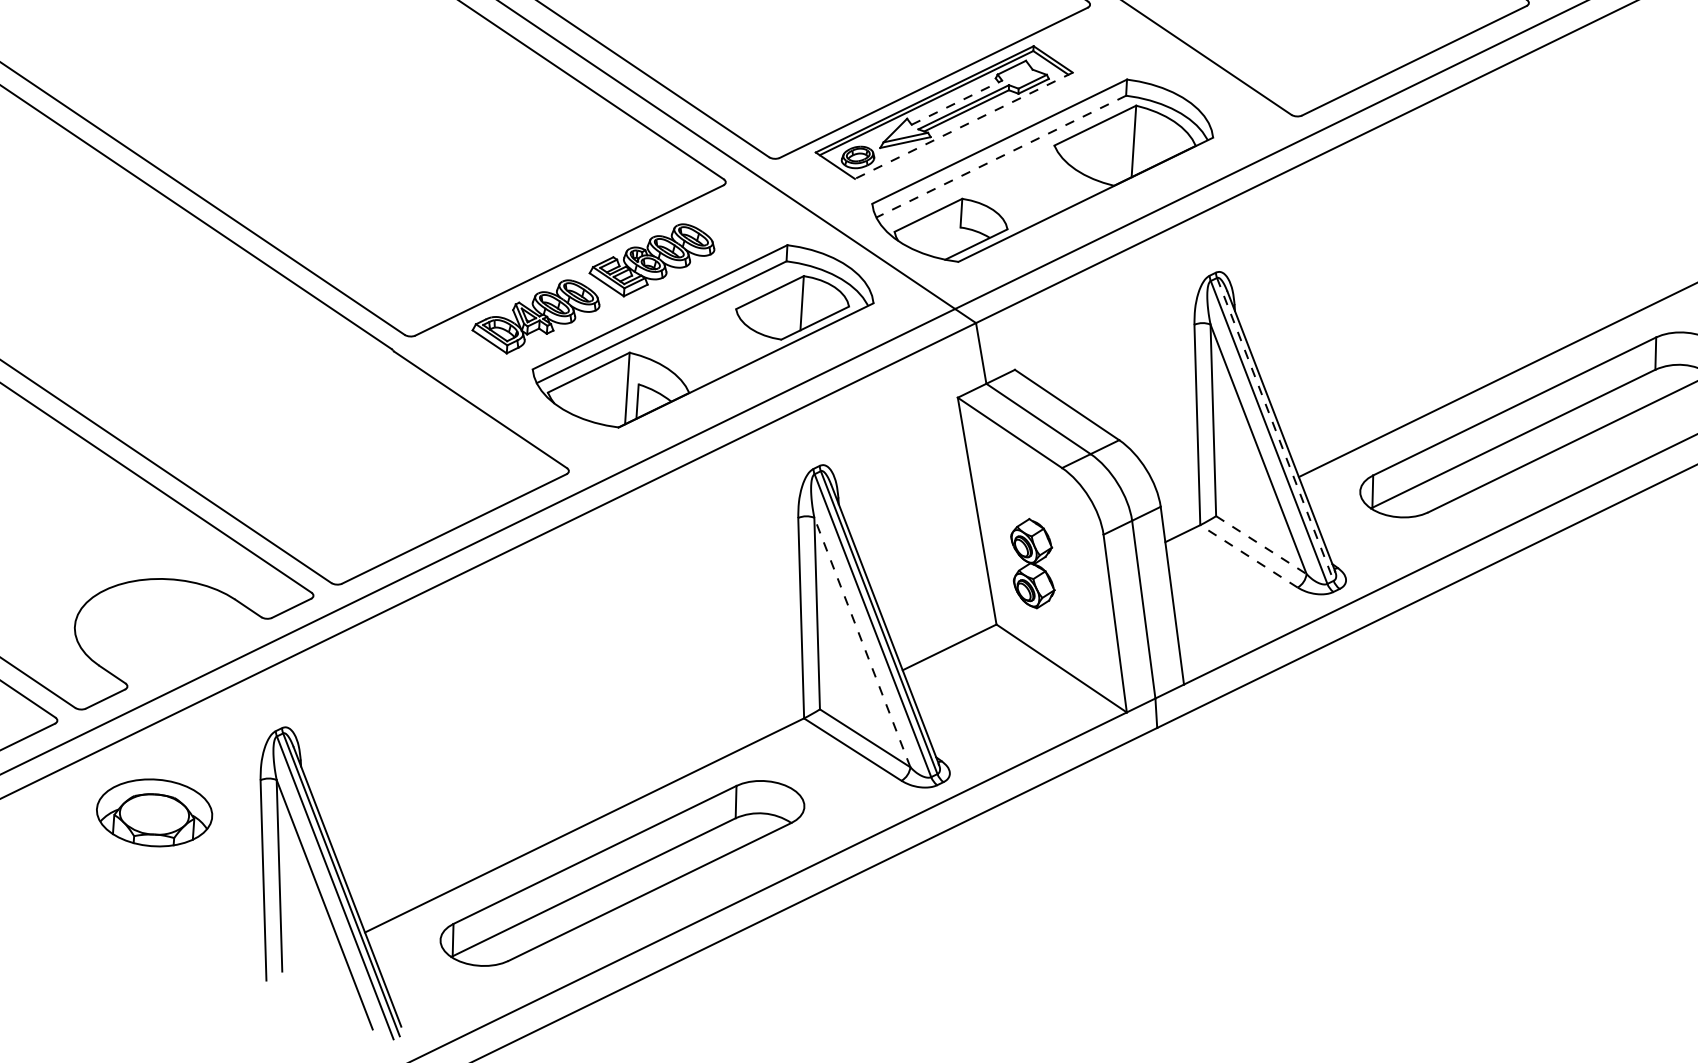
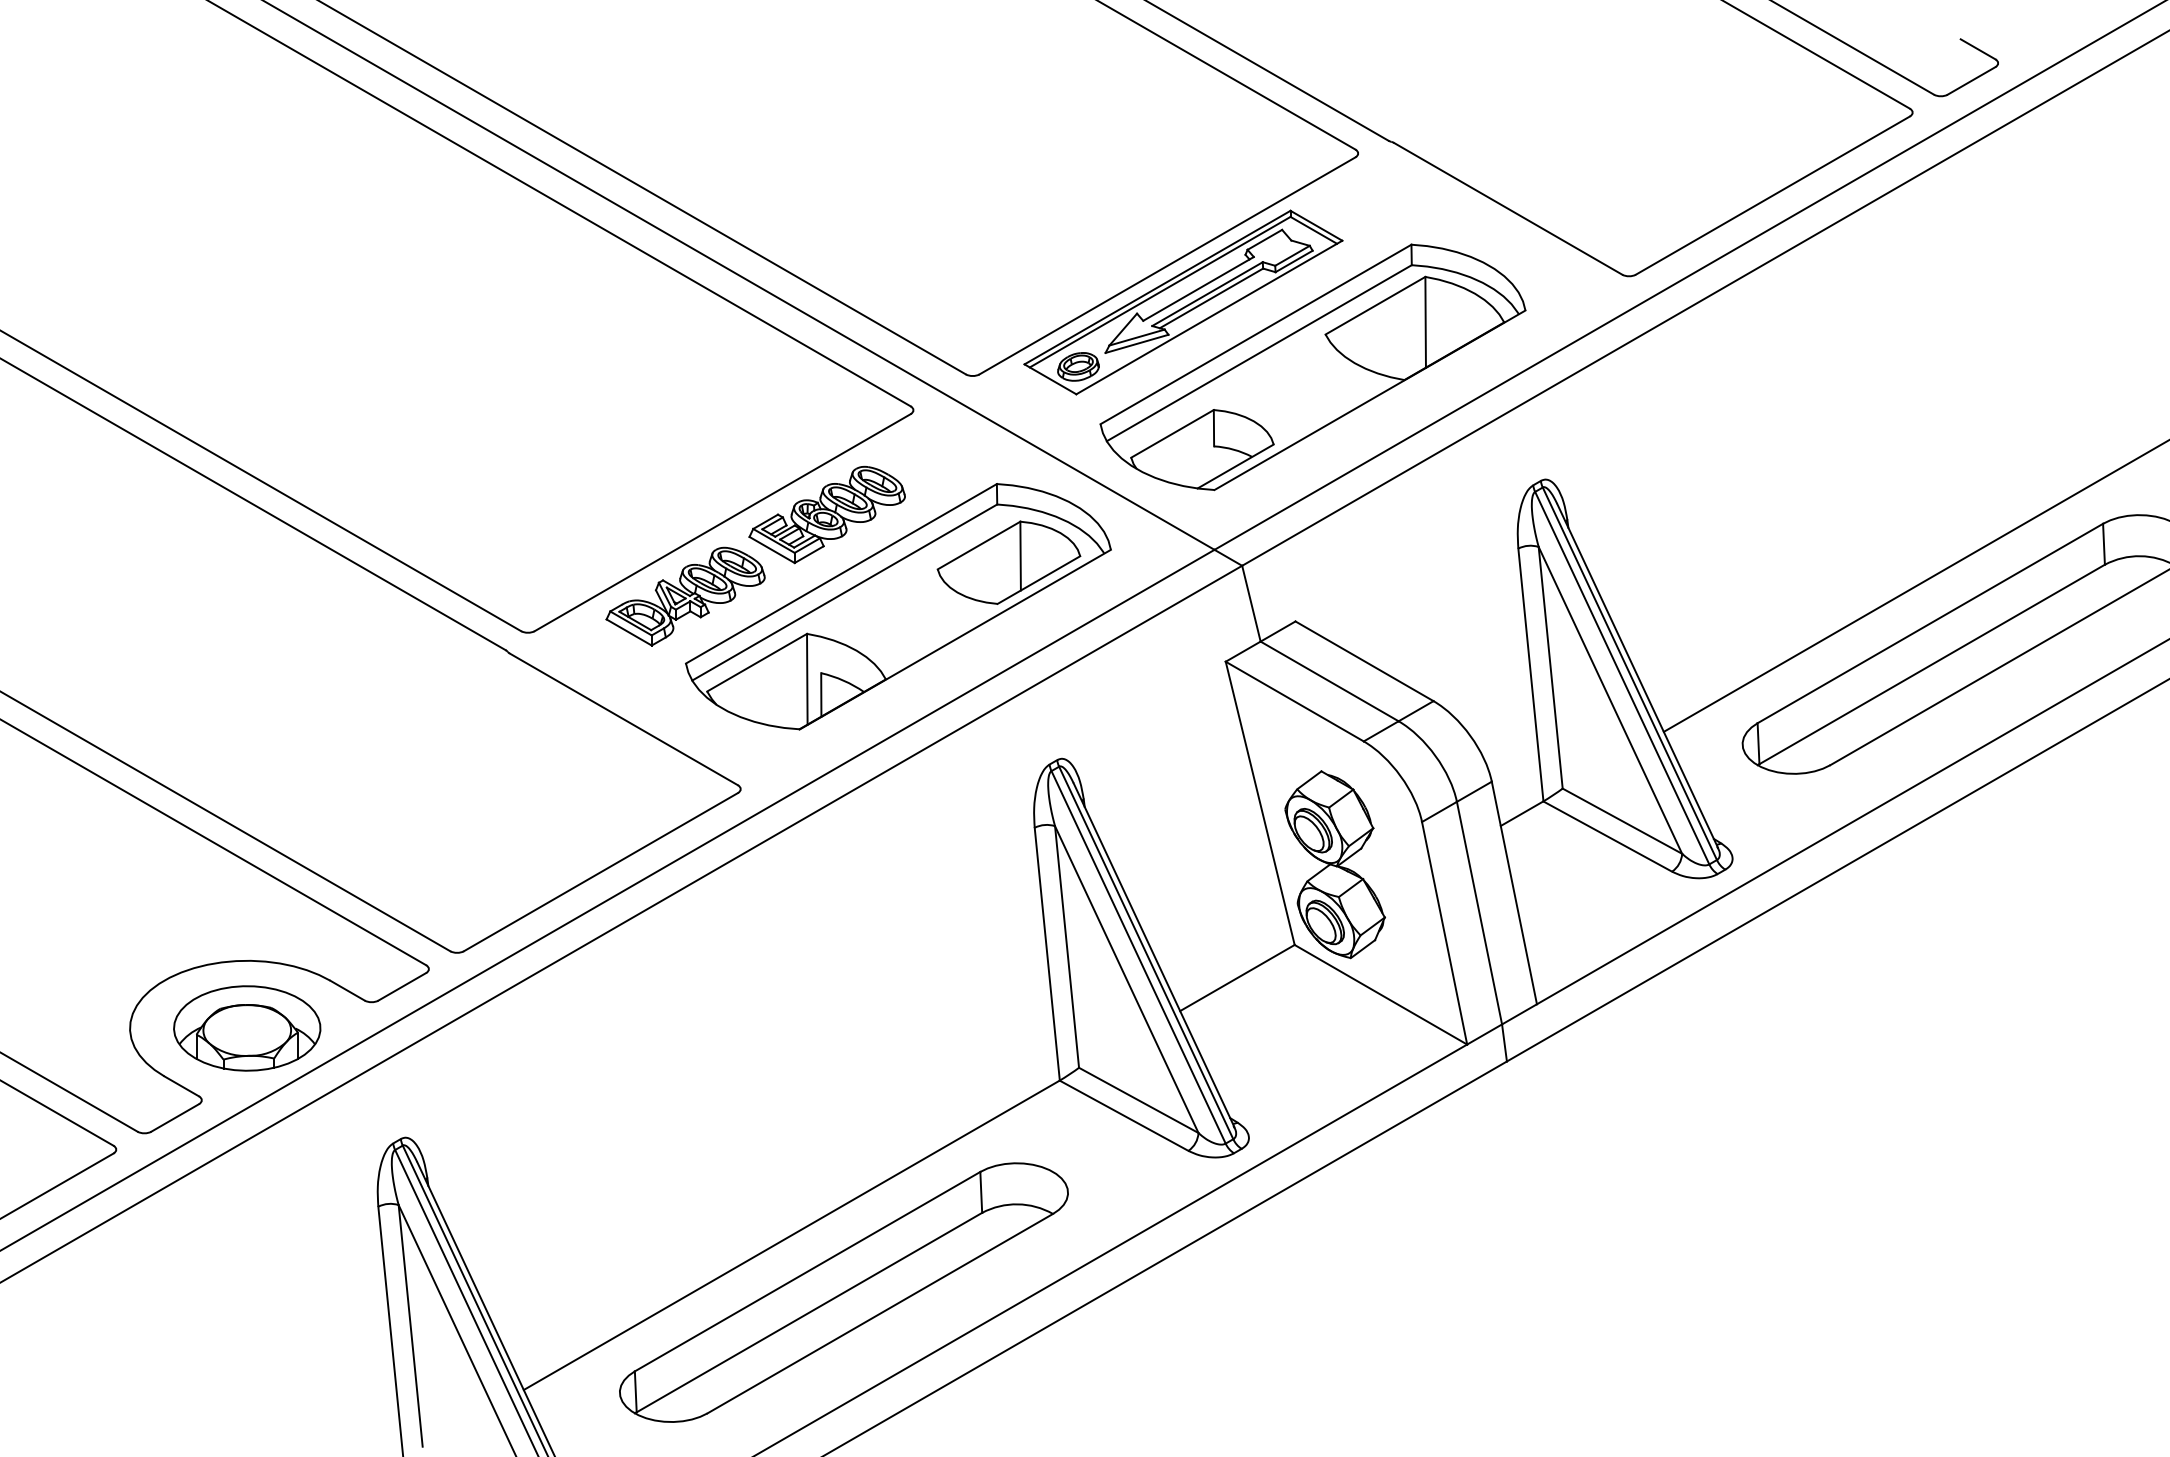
line: (956, 102) -> (1198, 288), dashed -> solid
line: (963, 125) -> (1209, 317), dashed -> solid
line: (1000, 156) -> (1258, 353), dashed -> solid
line: (1275, 429) -> (1629, 673), dashed -> solid
line: (1261, 545) -> (1622, 821), dashed -> solid
line: (1248, 556) -> (1607, 836), dashed -> solid
part: (1032, 563) -> (1334, 864), size x1.67
line: (862, 642) -> (1126, 979), dashed -> solid
part: (154, 812) -> (247, 1028), moved

